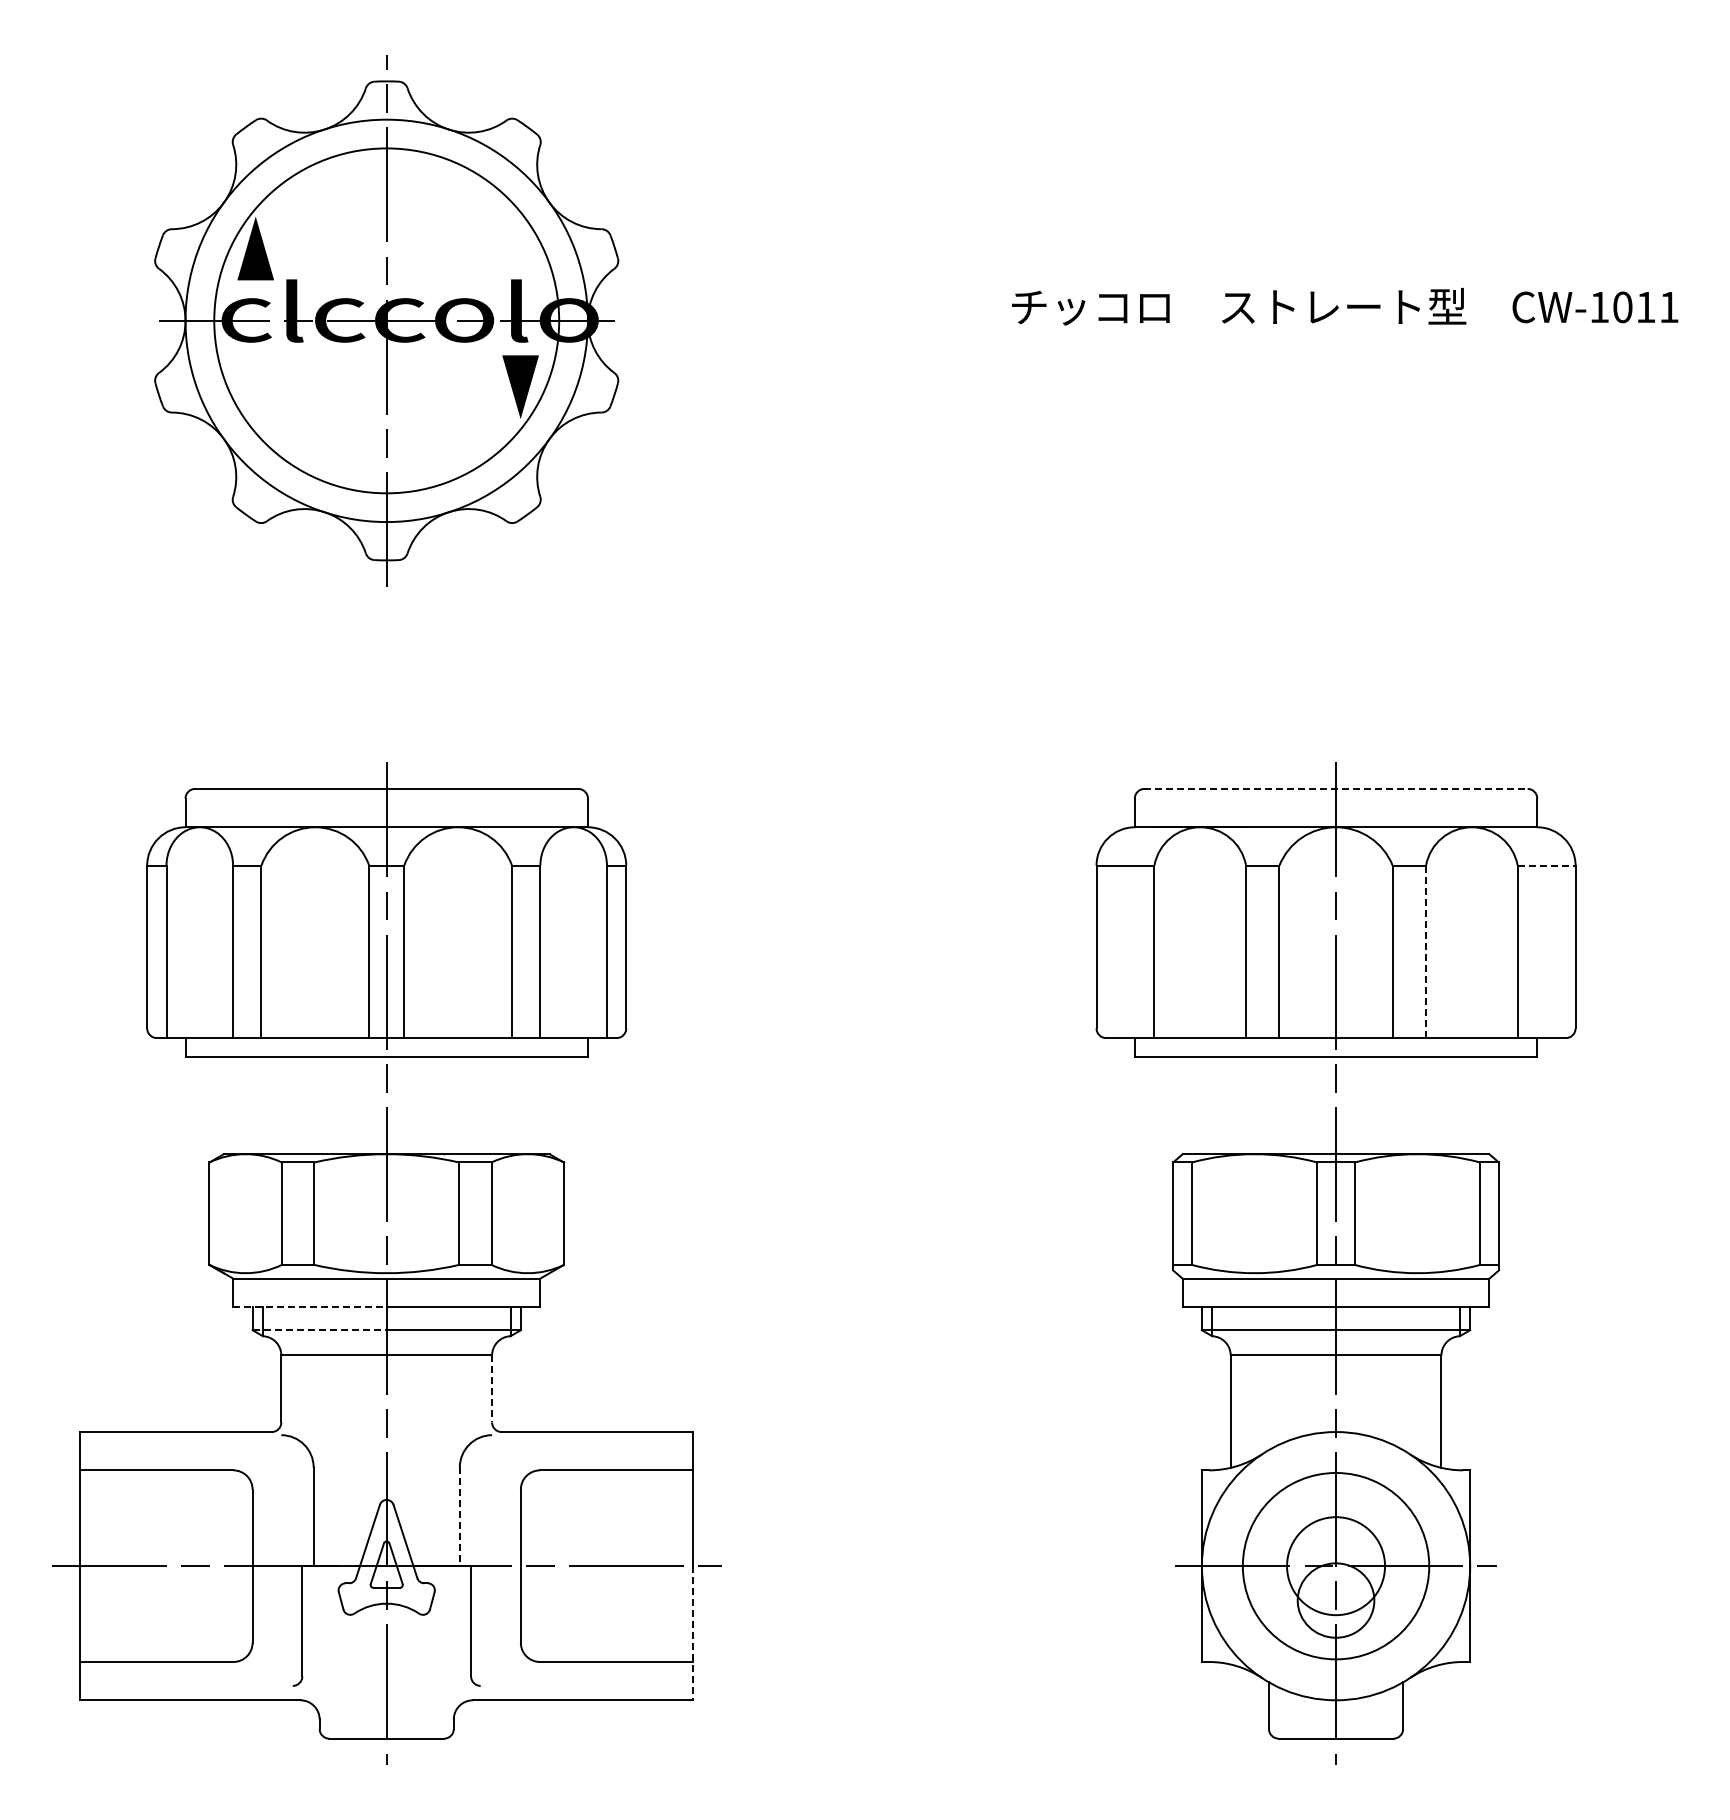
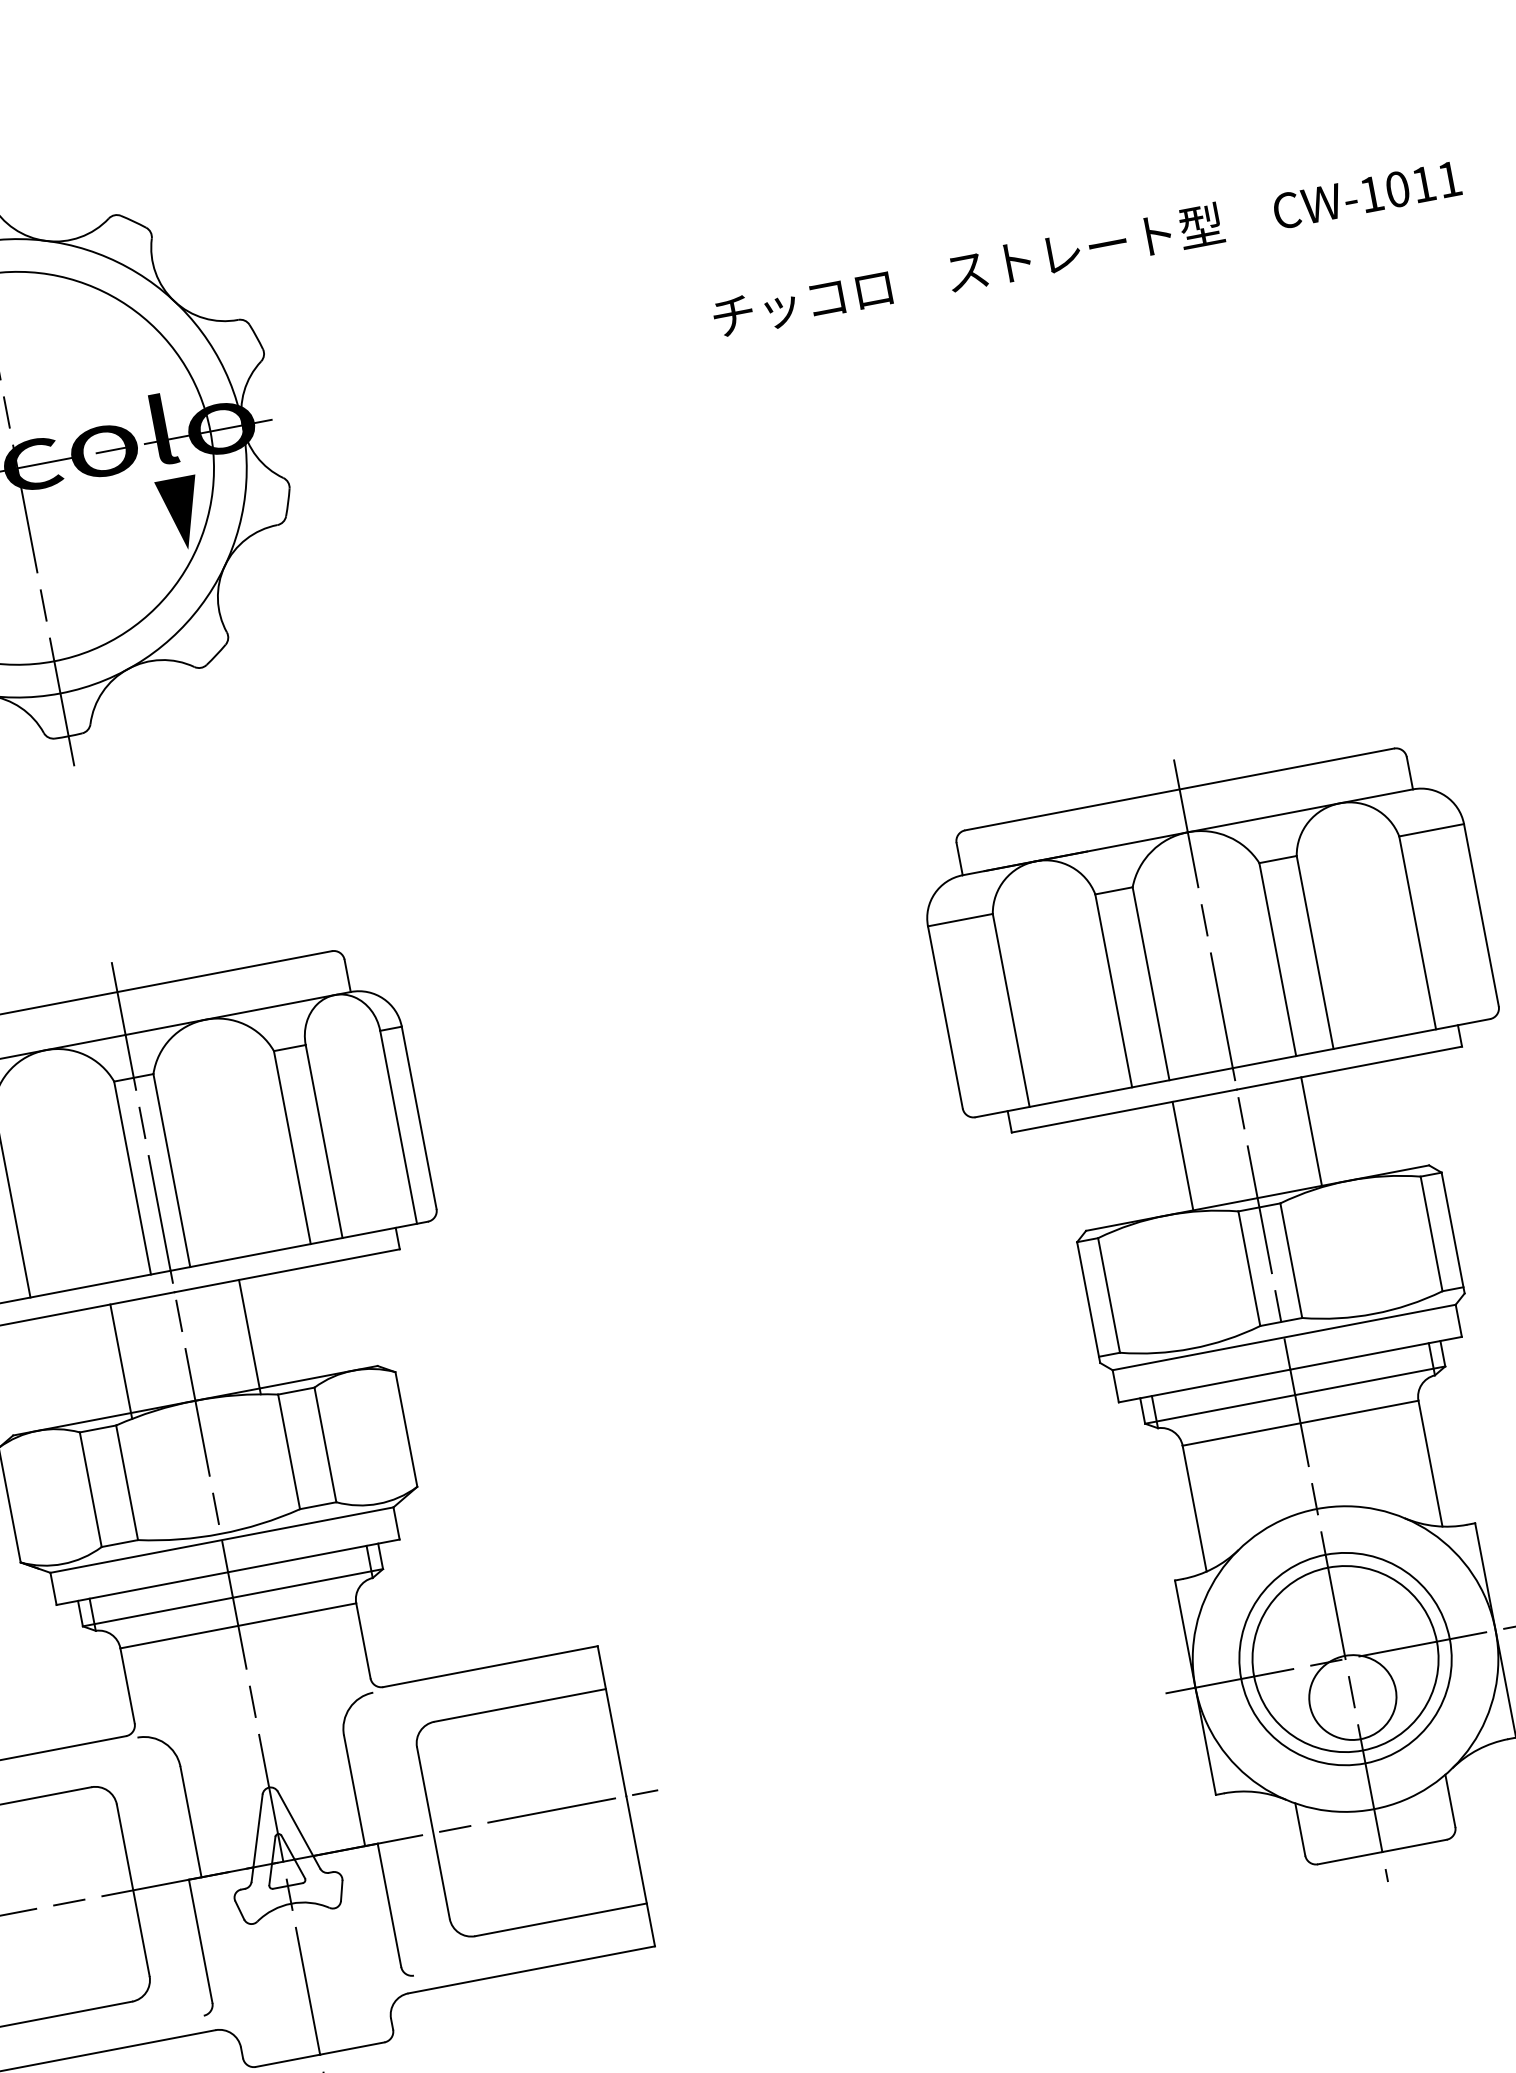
line: (1336, 788) -> (1180, 788), dashed -> solid
line: (1546, 865) -> (1431, 830), dashed -> solid
line: (1426, 952) -> (1315, 953), dashed -> solid
line: (1278, 1105) -> (1182, 1155), added
line: (1393, 1105) -> (1311, 1131), added
line: (329, 1108) -> (121, 1361), added
line: (444, 1108) -> (250, 1337), added
line: (310, 1307) -> (142, 1588), dashed -> solid
line: (320, 1330) -> (158, 1612), dashed -> solid
line: (492, 1388) -> (363, 1640), dashed -> solid
line: (459, 1517) -> (354, 1791), dashed -> solid
circle: (1335, 1565) -> (1344, 1658), size x1.67
line: (693, 1633) -> (640, 1871), dashed -> solid

